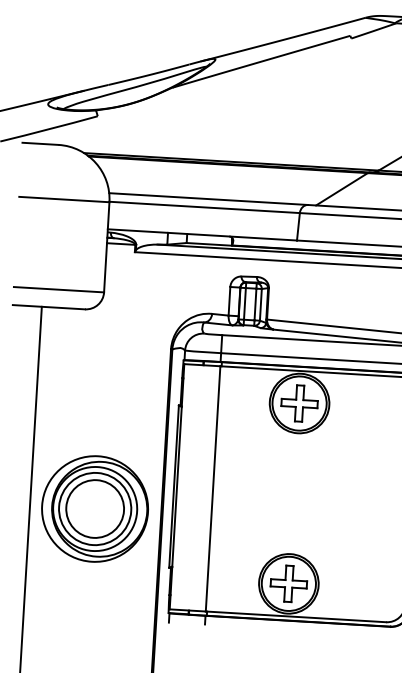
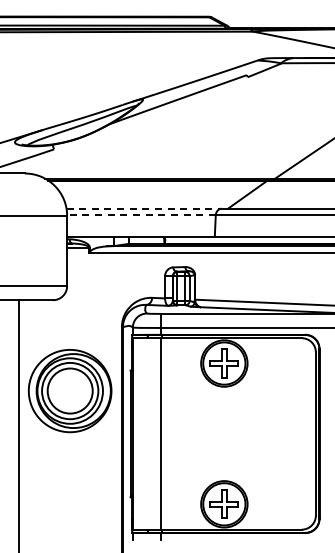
line: (209, 198) -> (144, 208), solid -> dashed
line: (203, 207) -> (140, 215), solid -> dashed
part: (94, 509) -> (69, 391), moved

